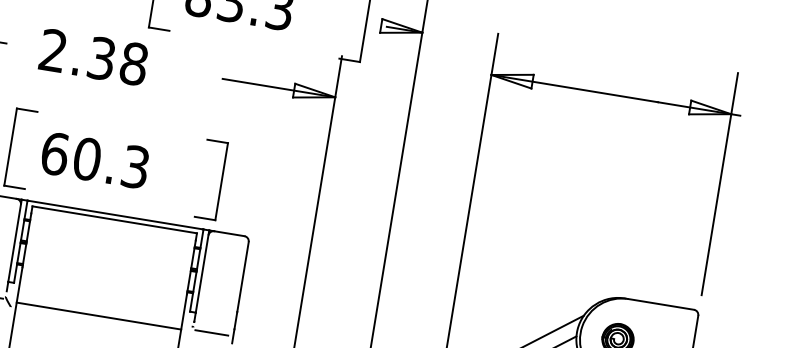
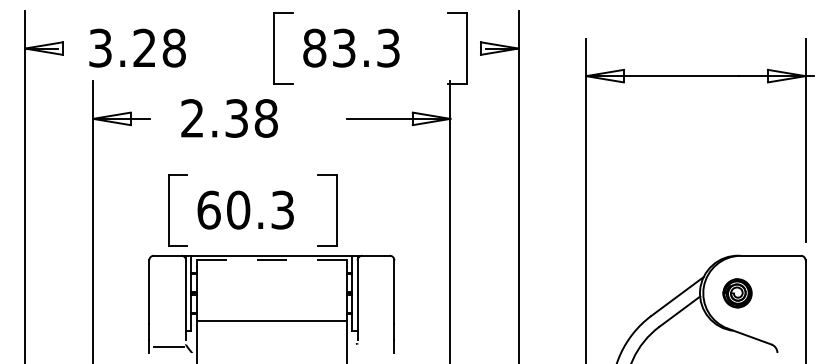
part: (221, 181) -> (336, 210), moved
line: (114, 220) -> (271, 260), solid -> dashed
line: (98, 316) -> (271, 321), moved
line: (211, 332) -> (374, 346), removed

